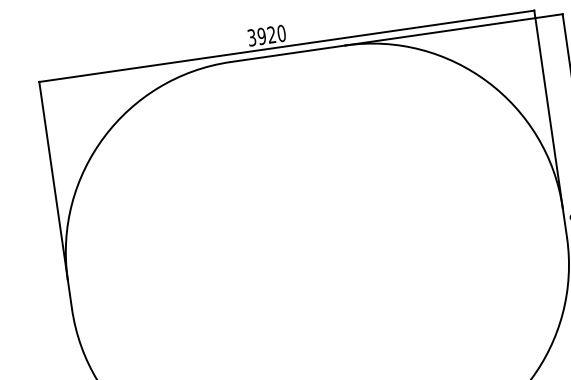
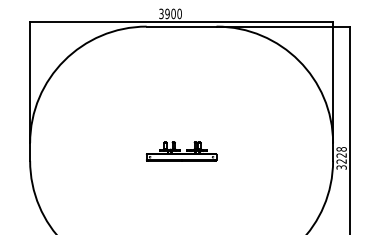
text: (271, 34) -> (173, 13), 3920 -> 3900
part: (317, 257) -> (181, 151), added

